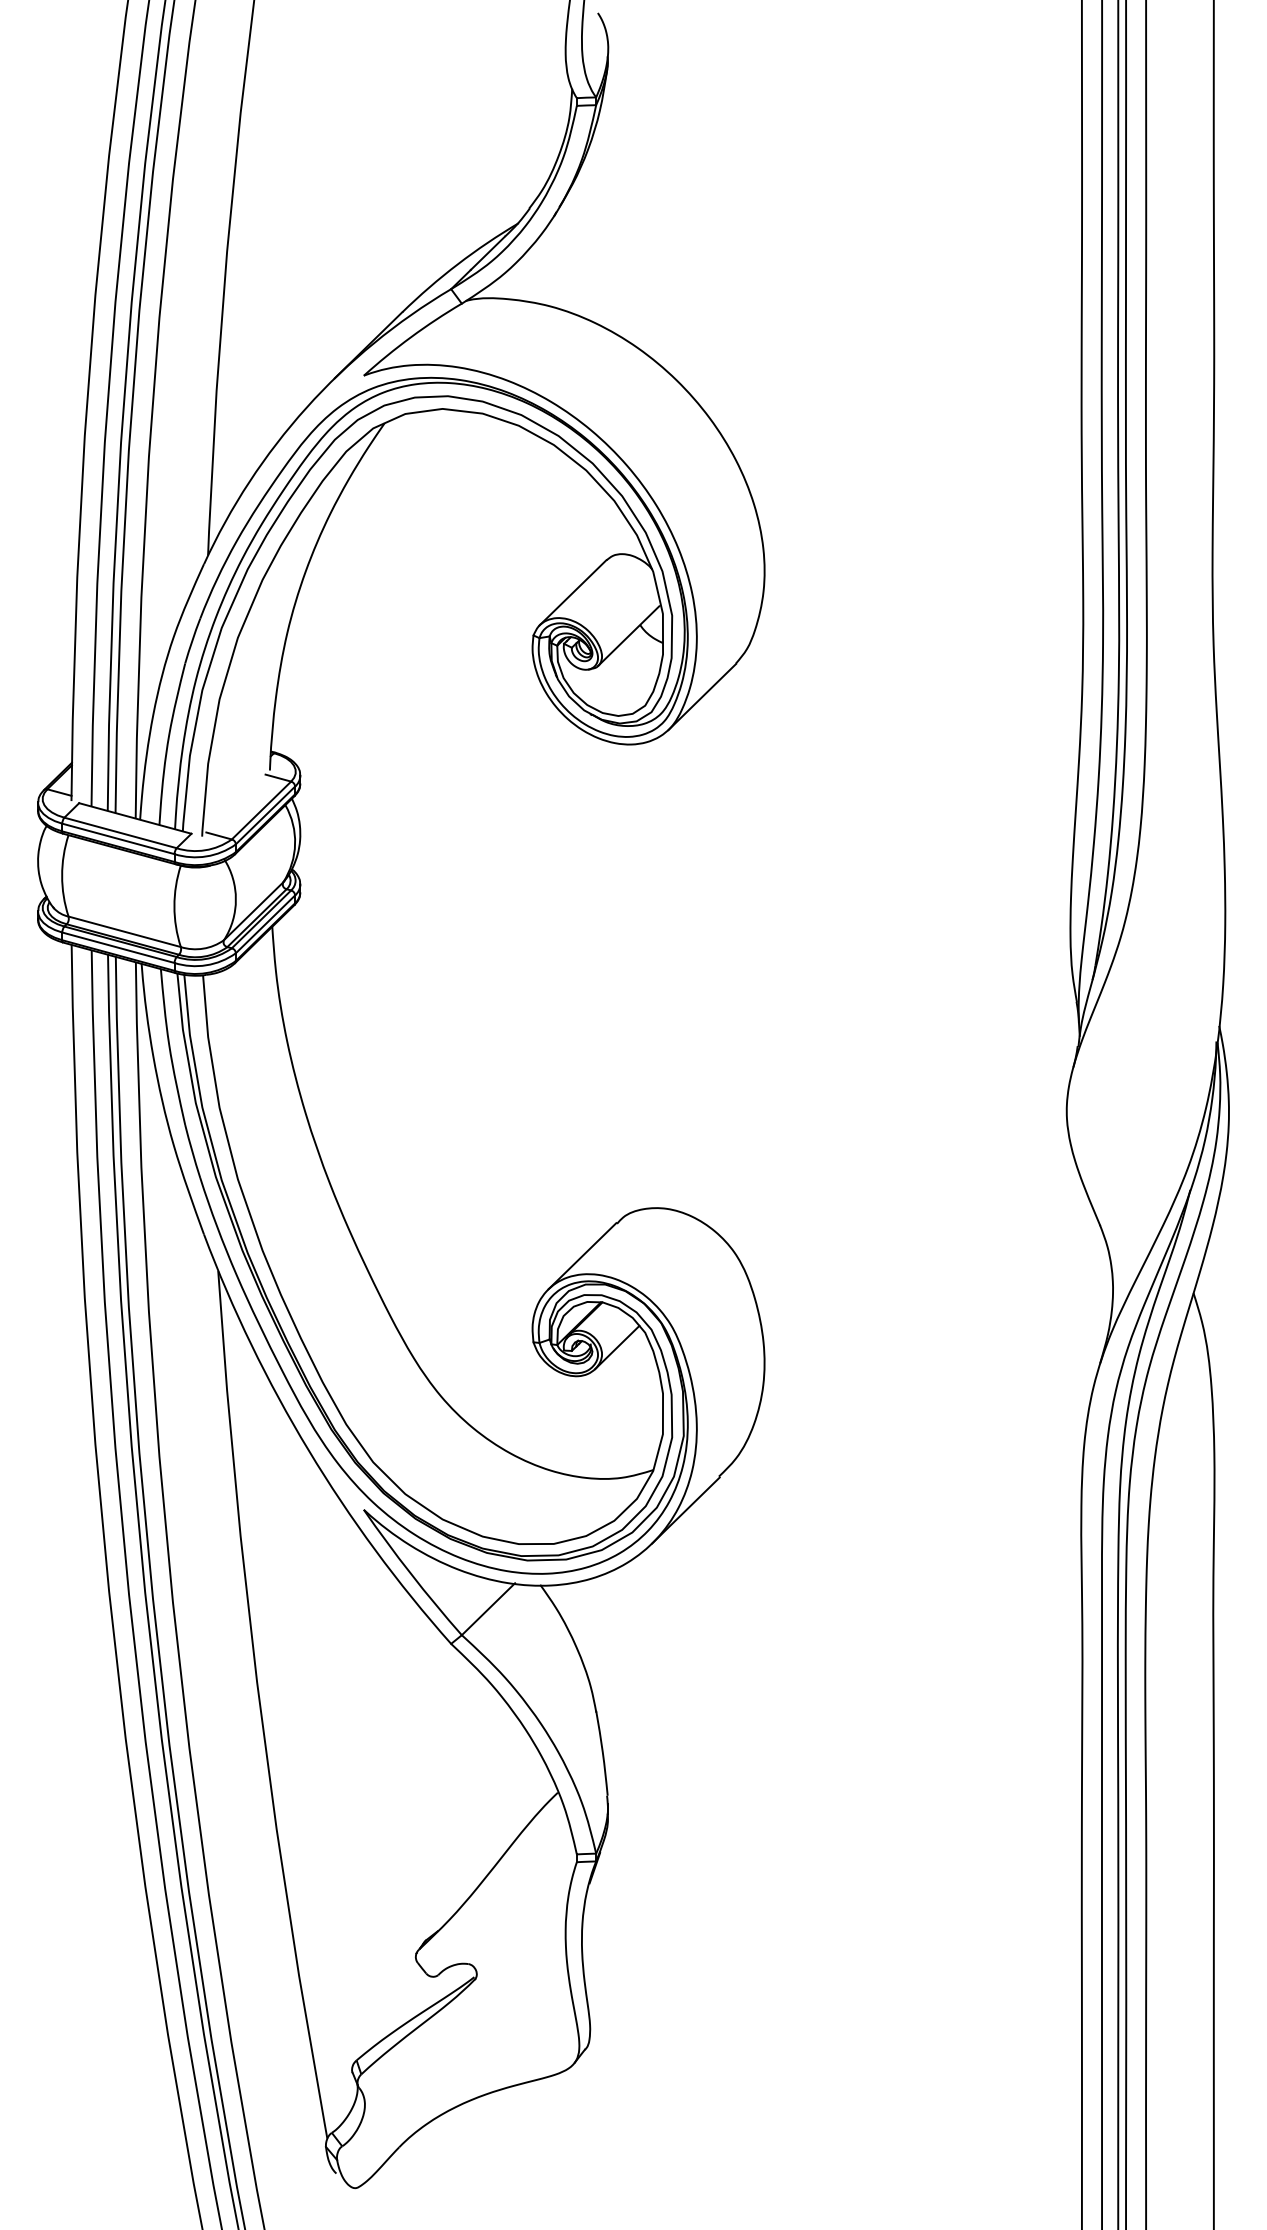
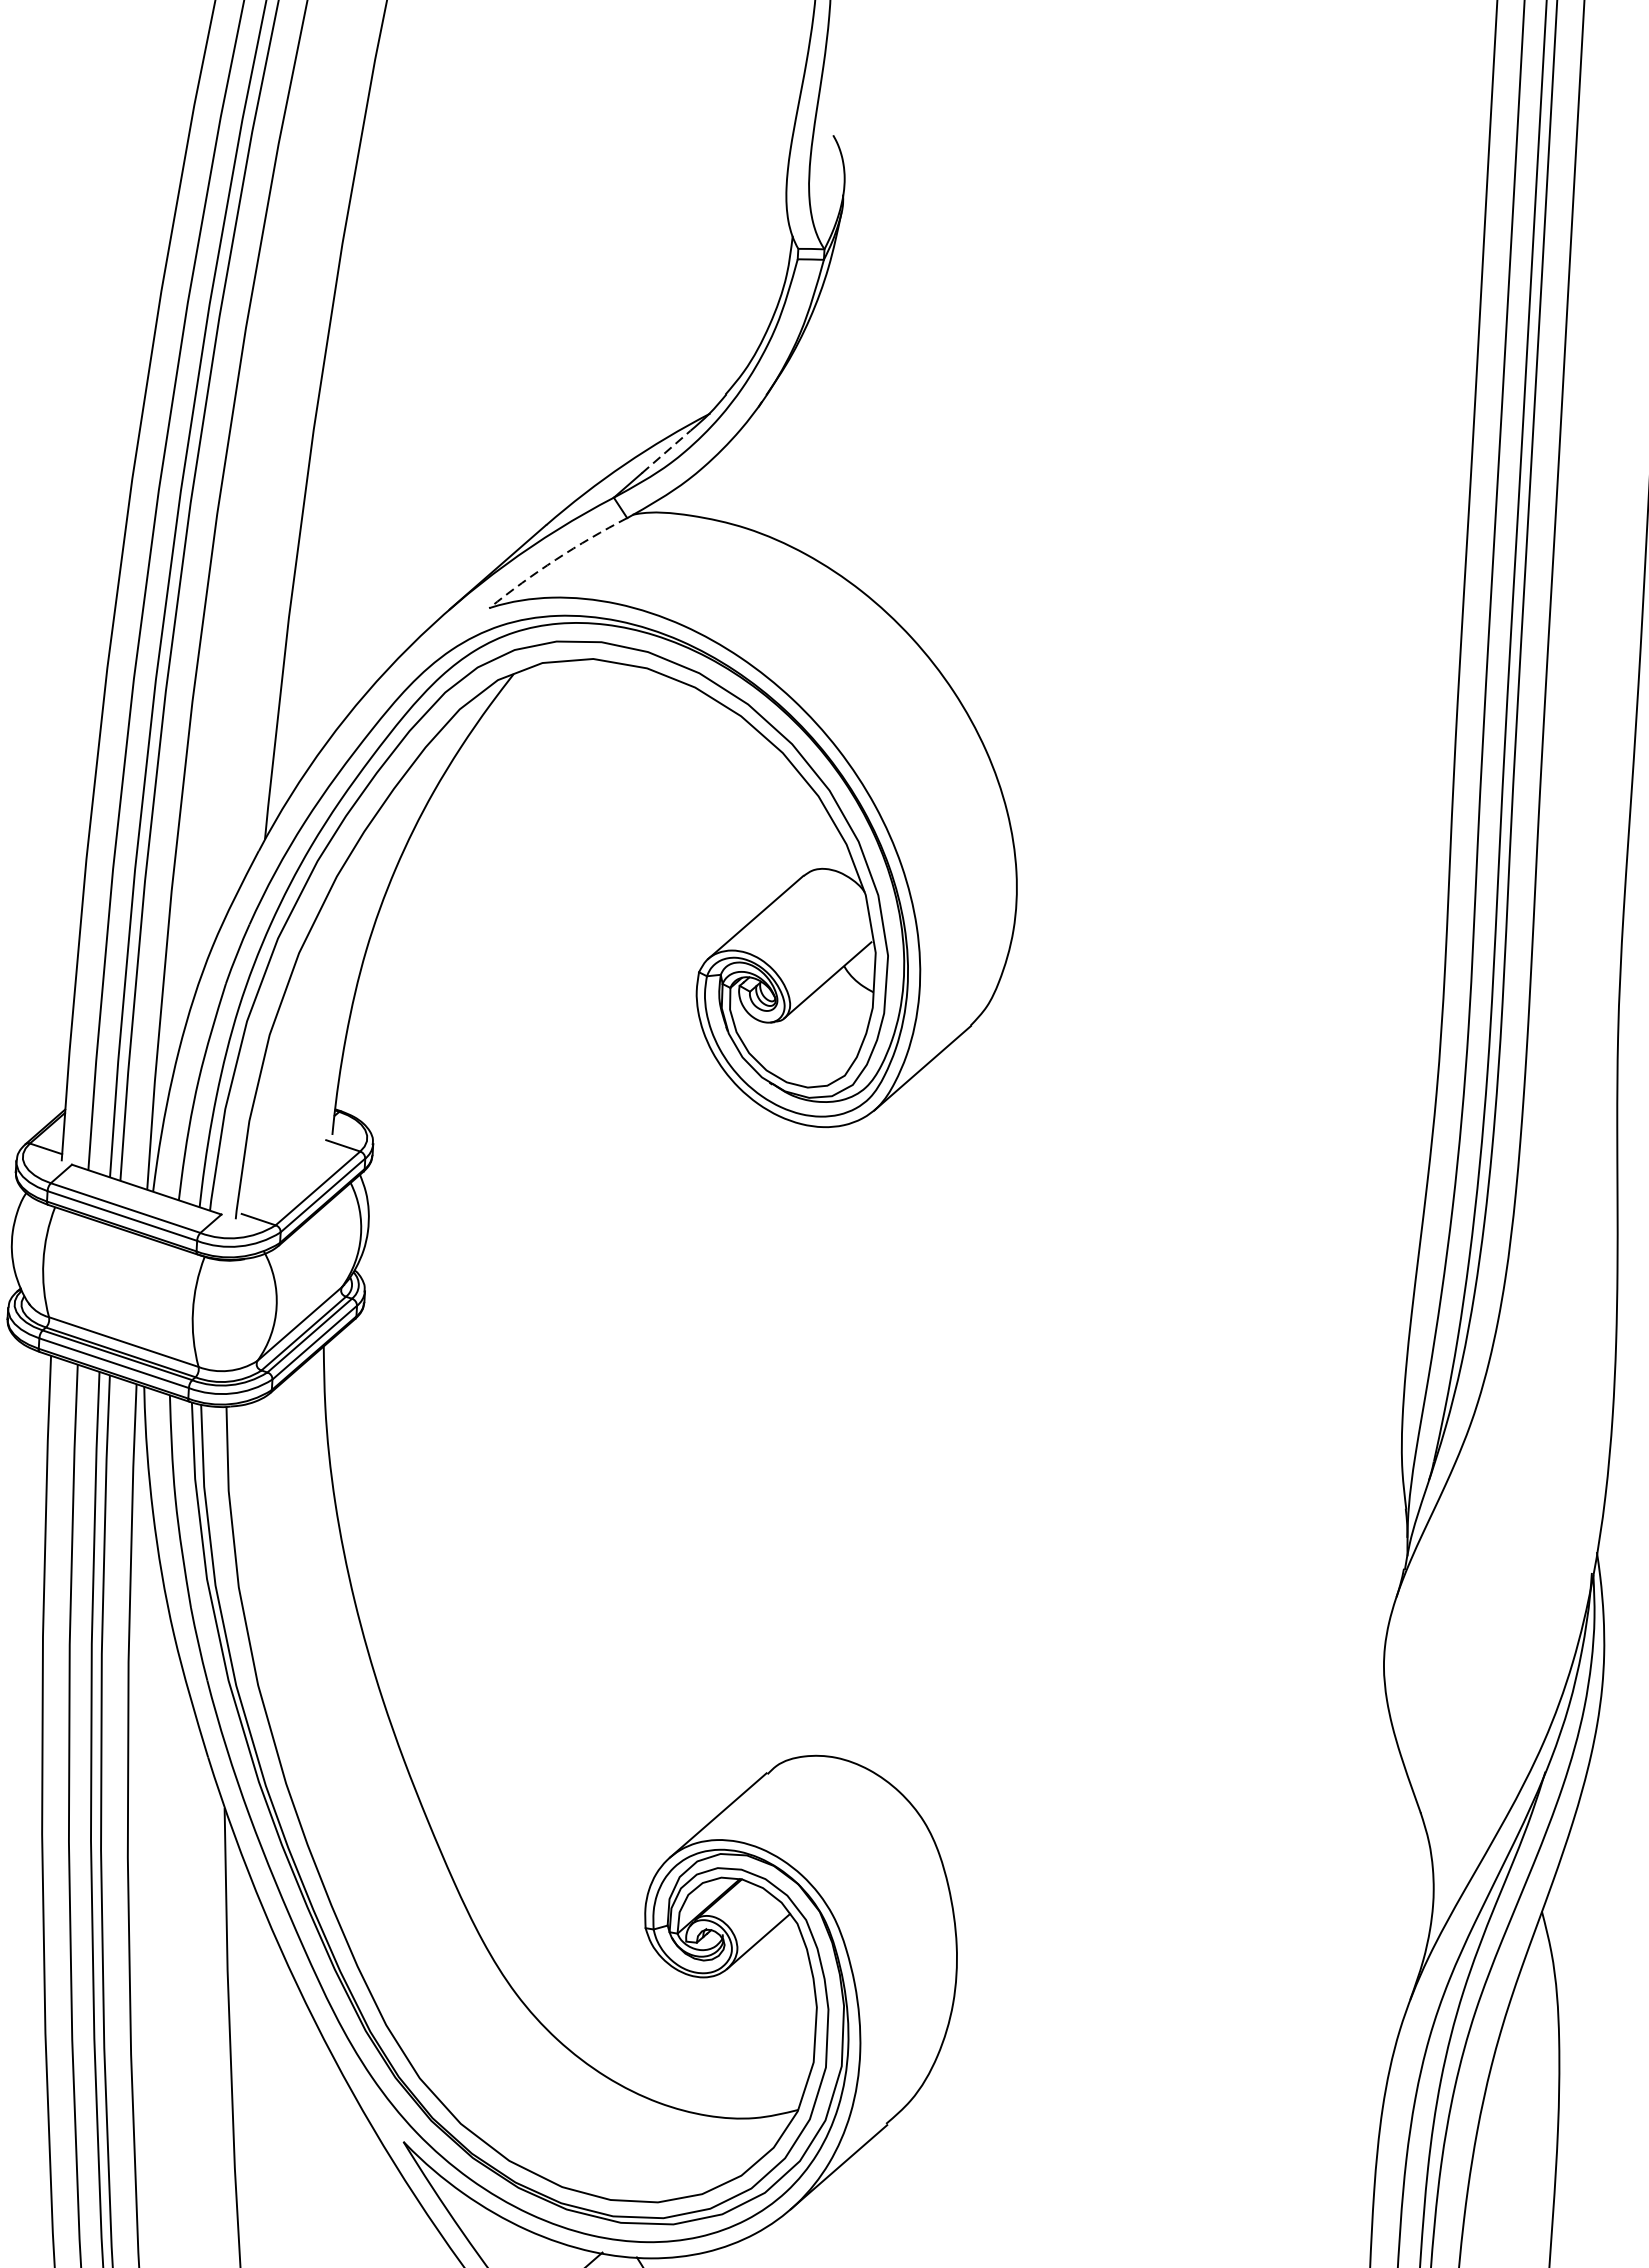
line: (487, 253) -> (665, 452), solid -> dashed
arc: (411, 337) -> (556, 560), solid -> dashed

